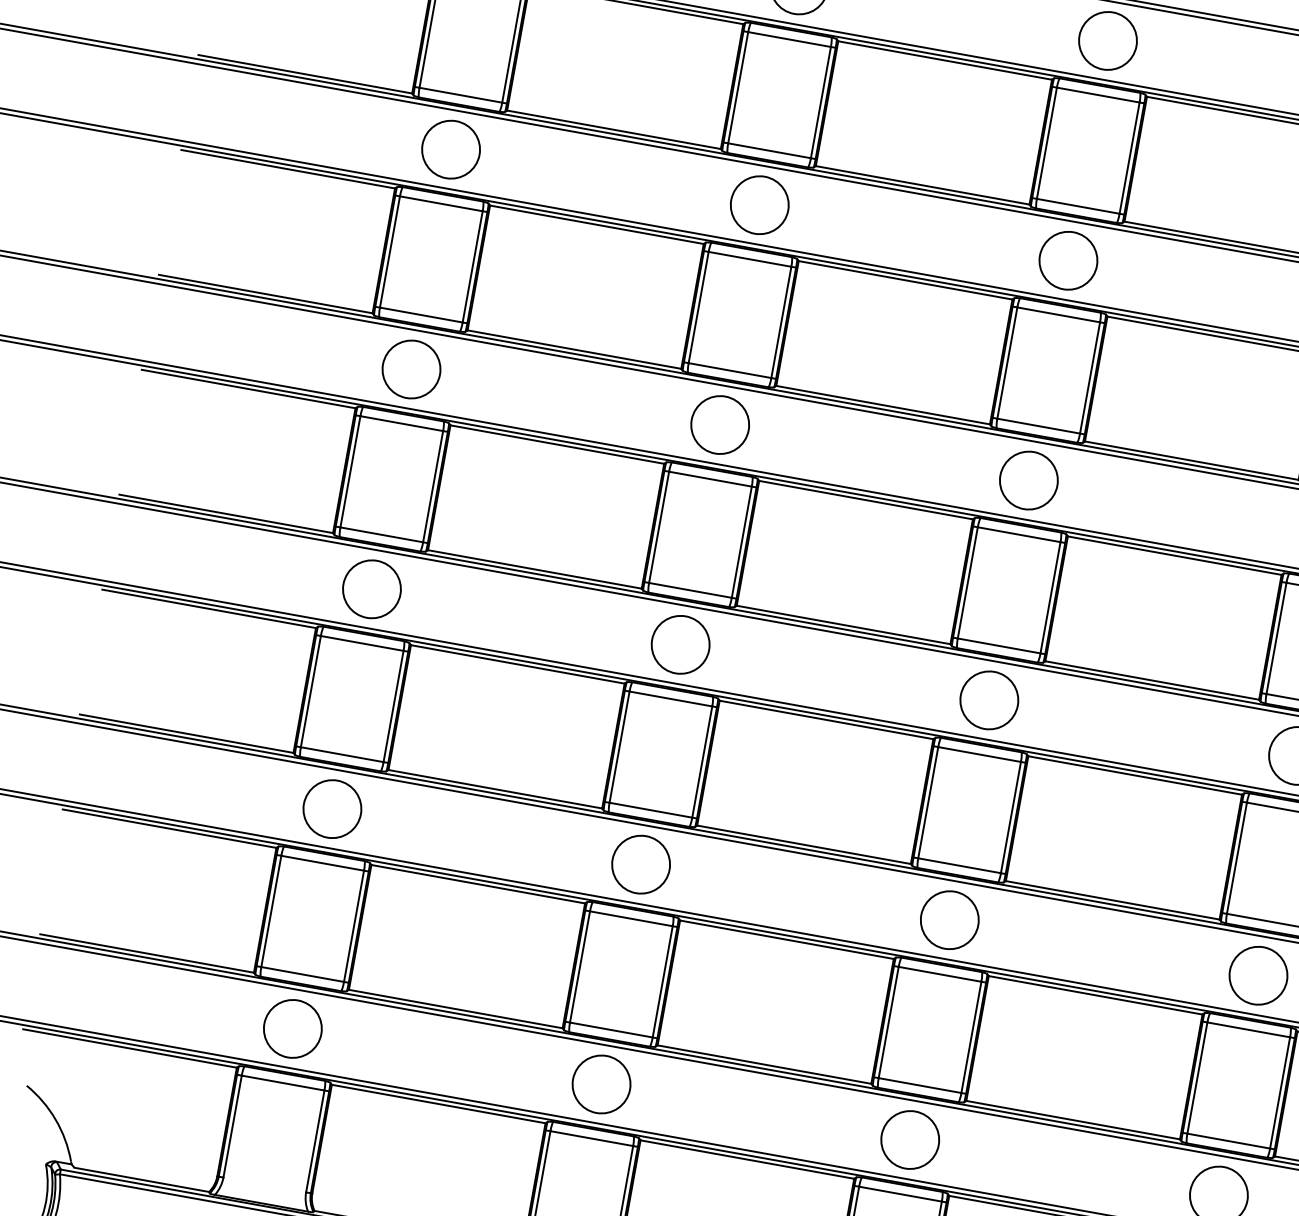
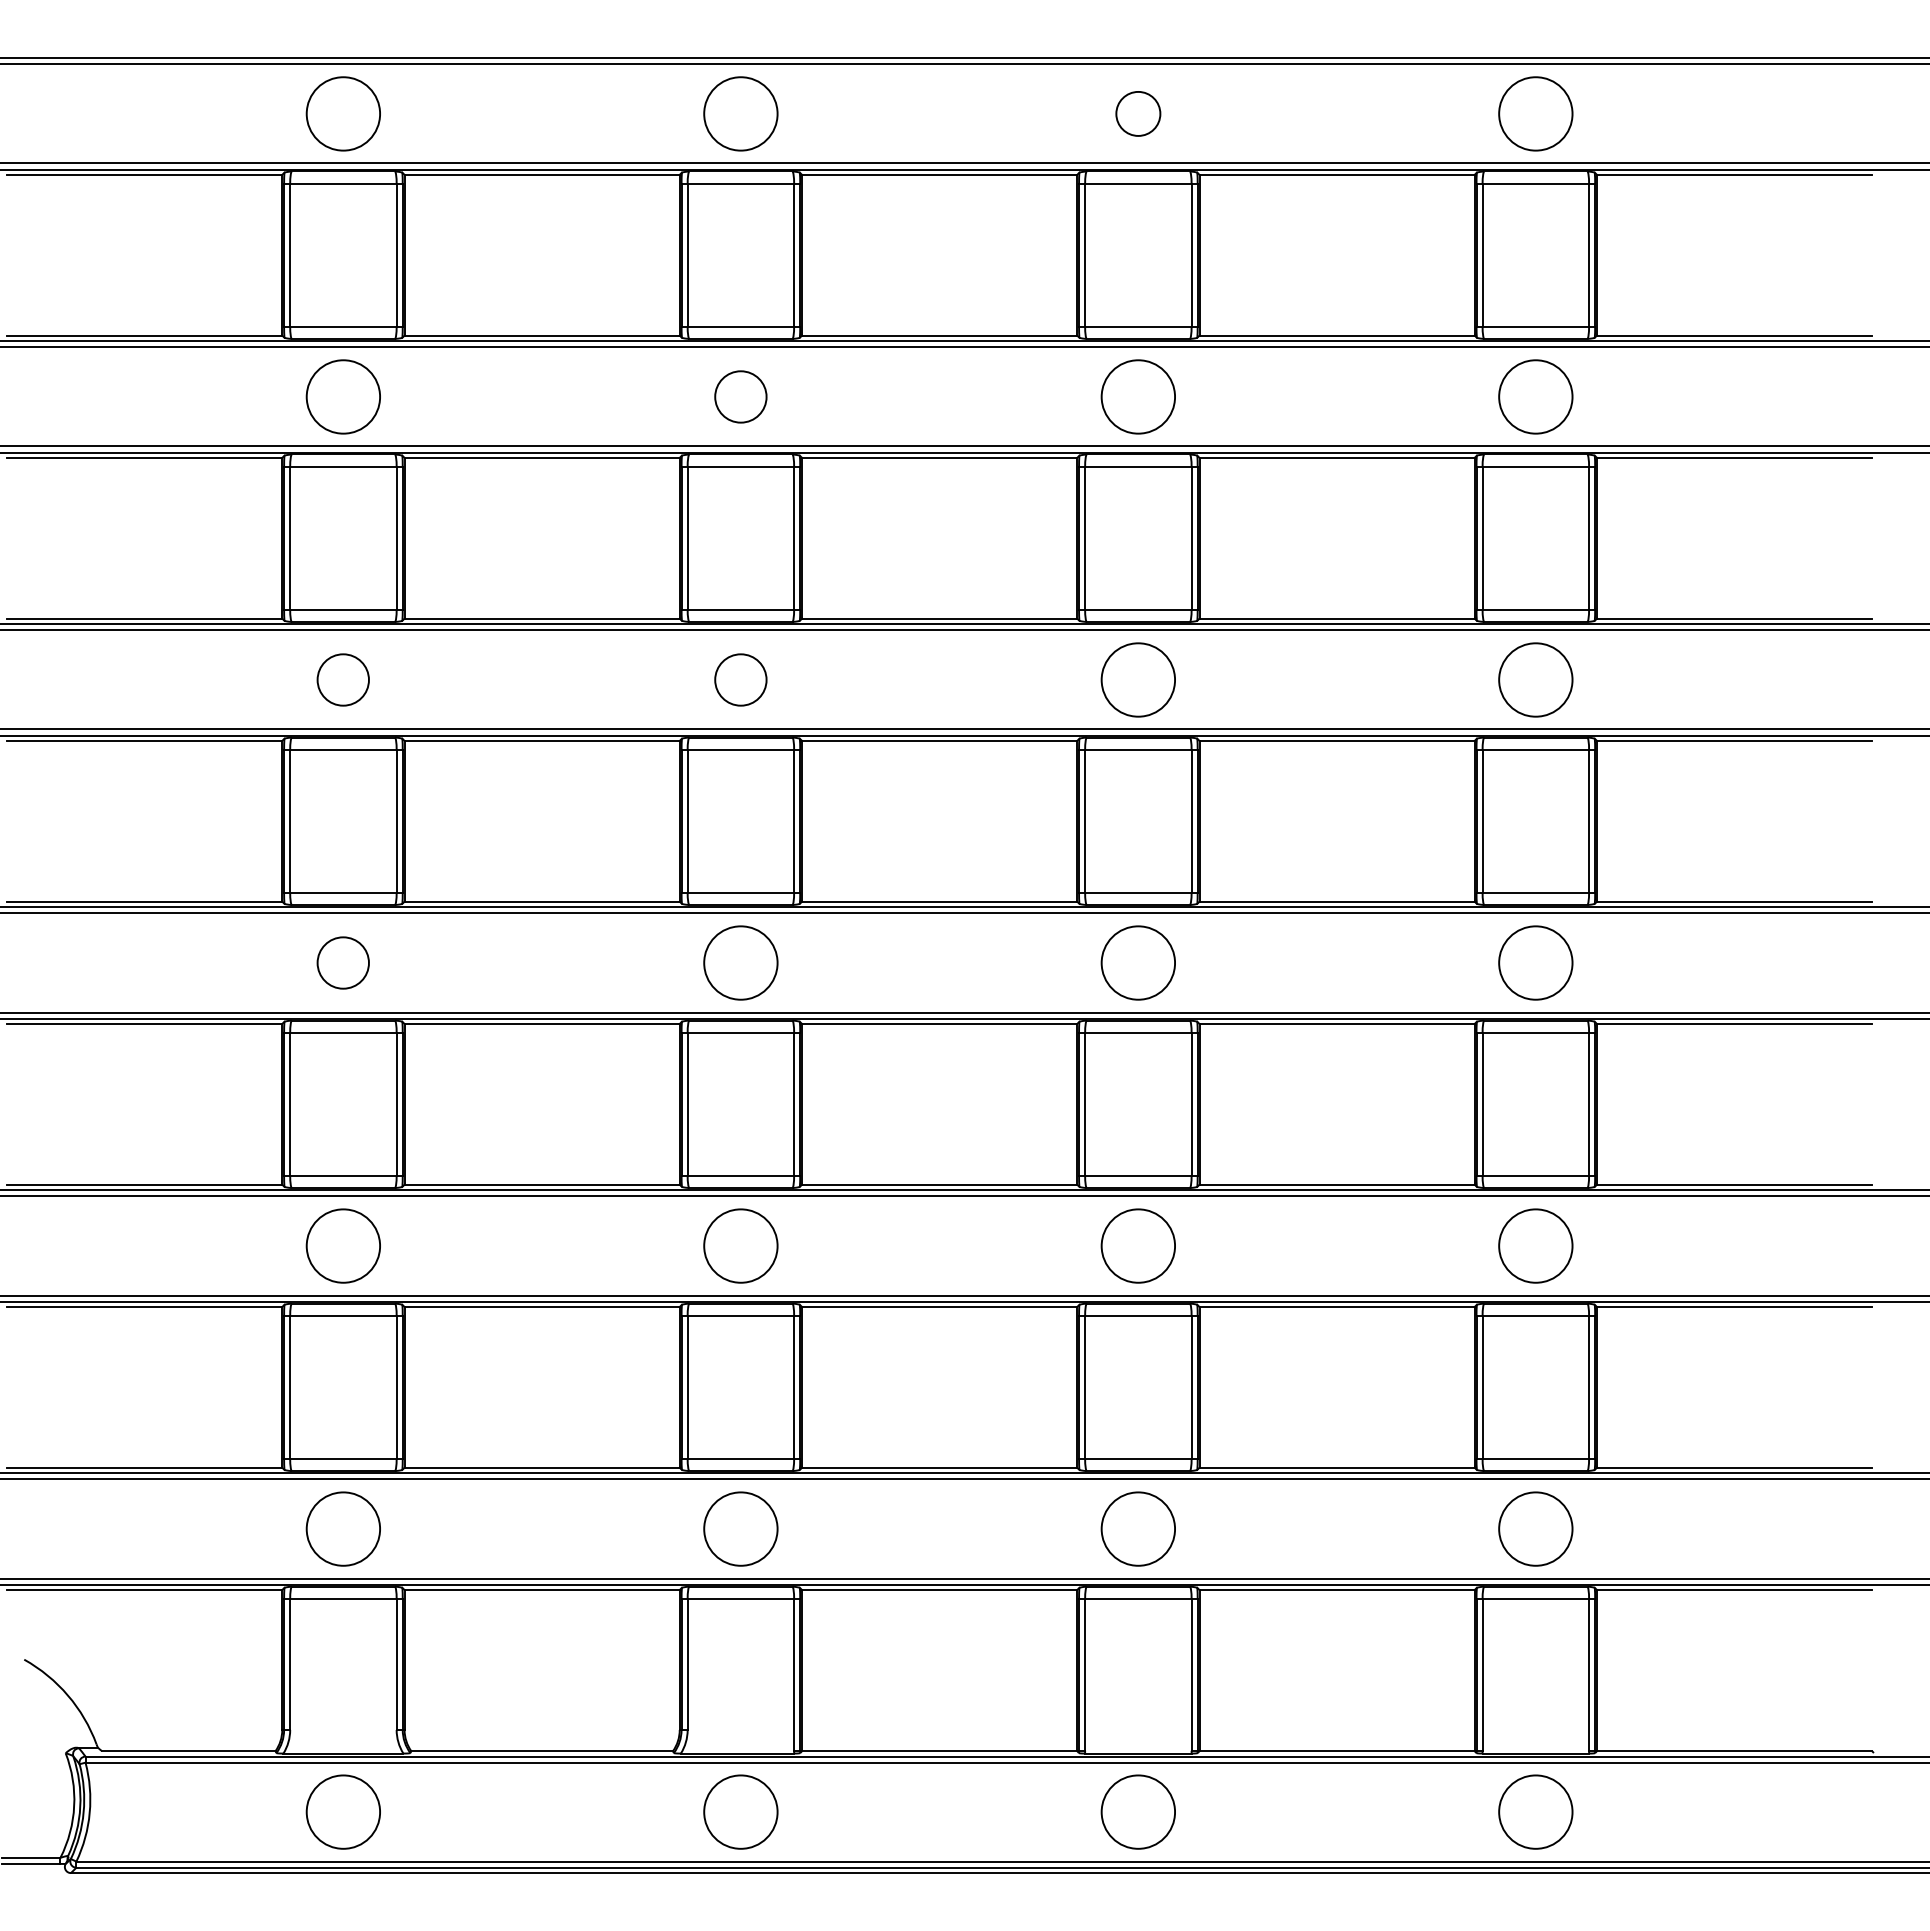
circle: (1108, 40) -> (1138, 113), size x0.6
circle: (759, 204) -> (740, 396), size x0.7
circle: (410, 368) -> (342, 679), size x0.7
circle: (719, 424) -> (740, 679), size x0.7
circle: (371, 588) -> (342, 962), size x0.7

